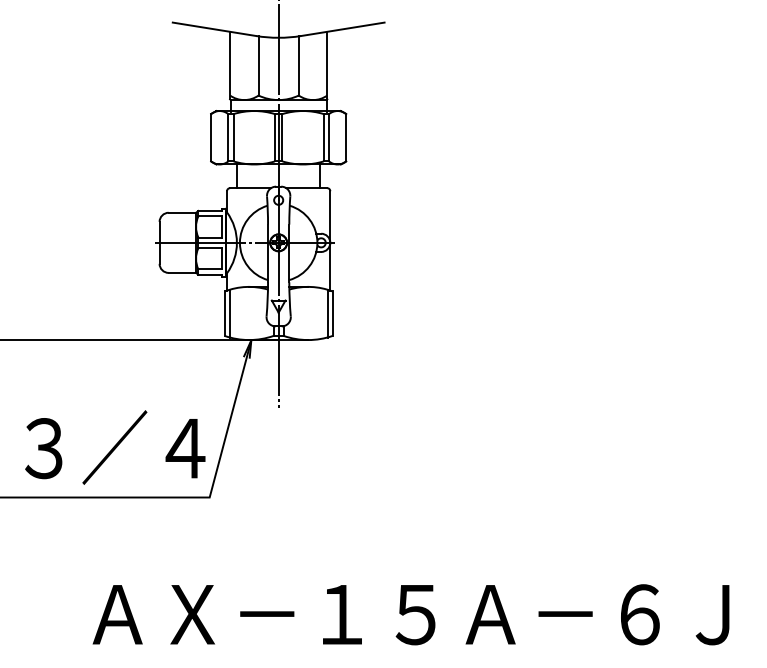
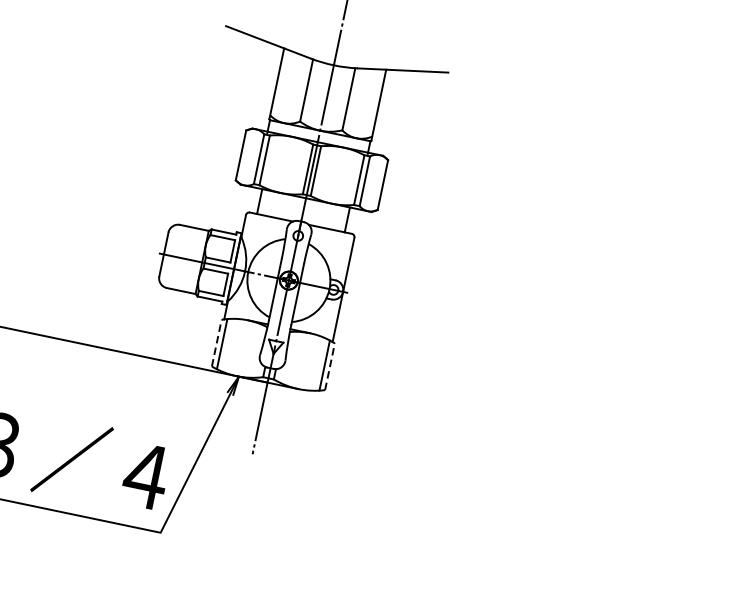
line: (224, 313) -> (216, 342), solid -> dashed
line: (332, 313) -> (329, 366), solid -> dashed

